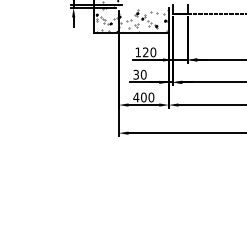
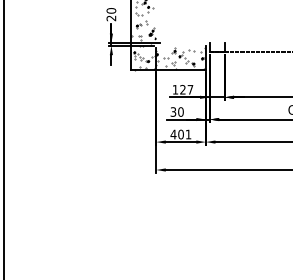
text: (153, 52) -> (190, 89), 120 -> 127
text: (151, 97) -> (188, 134), 400 -> 401

